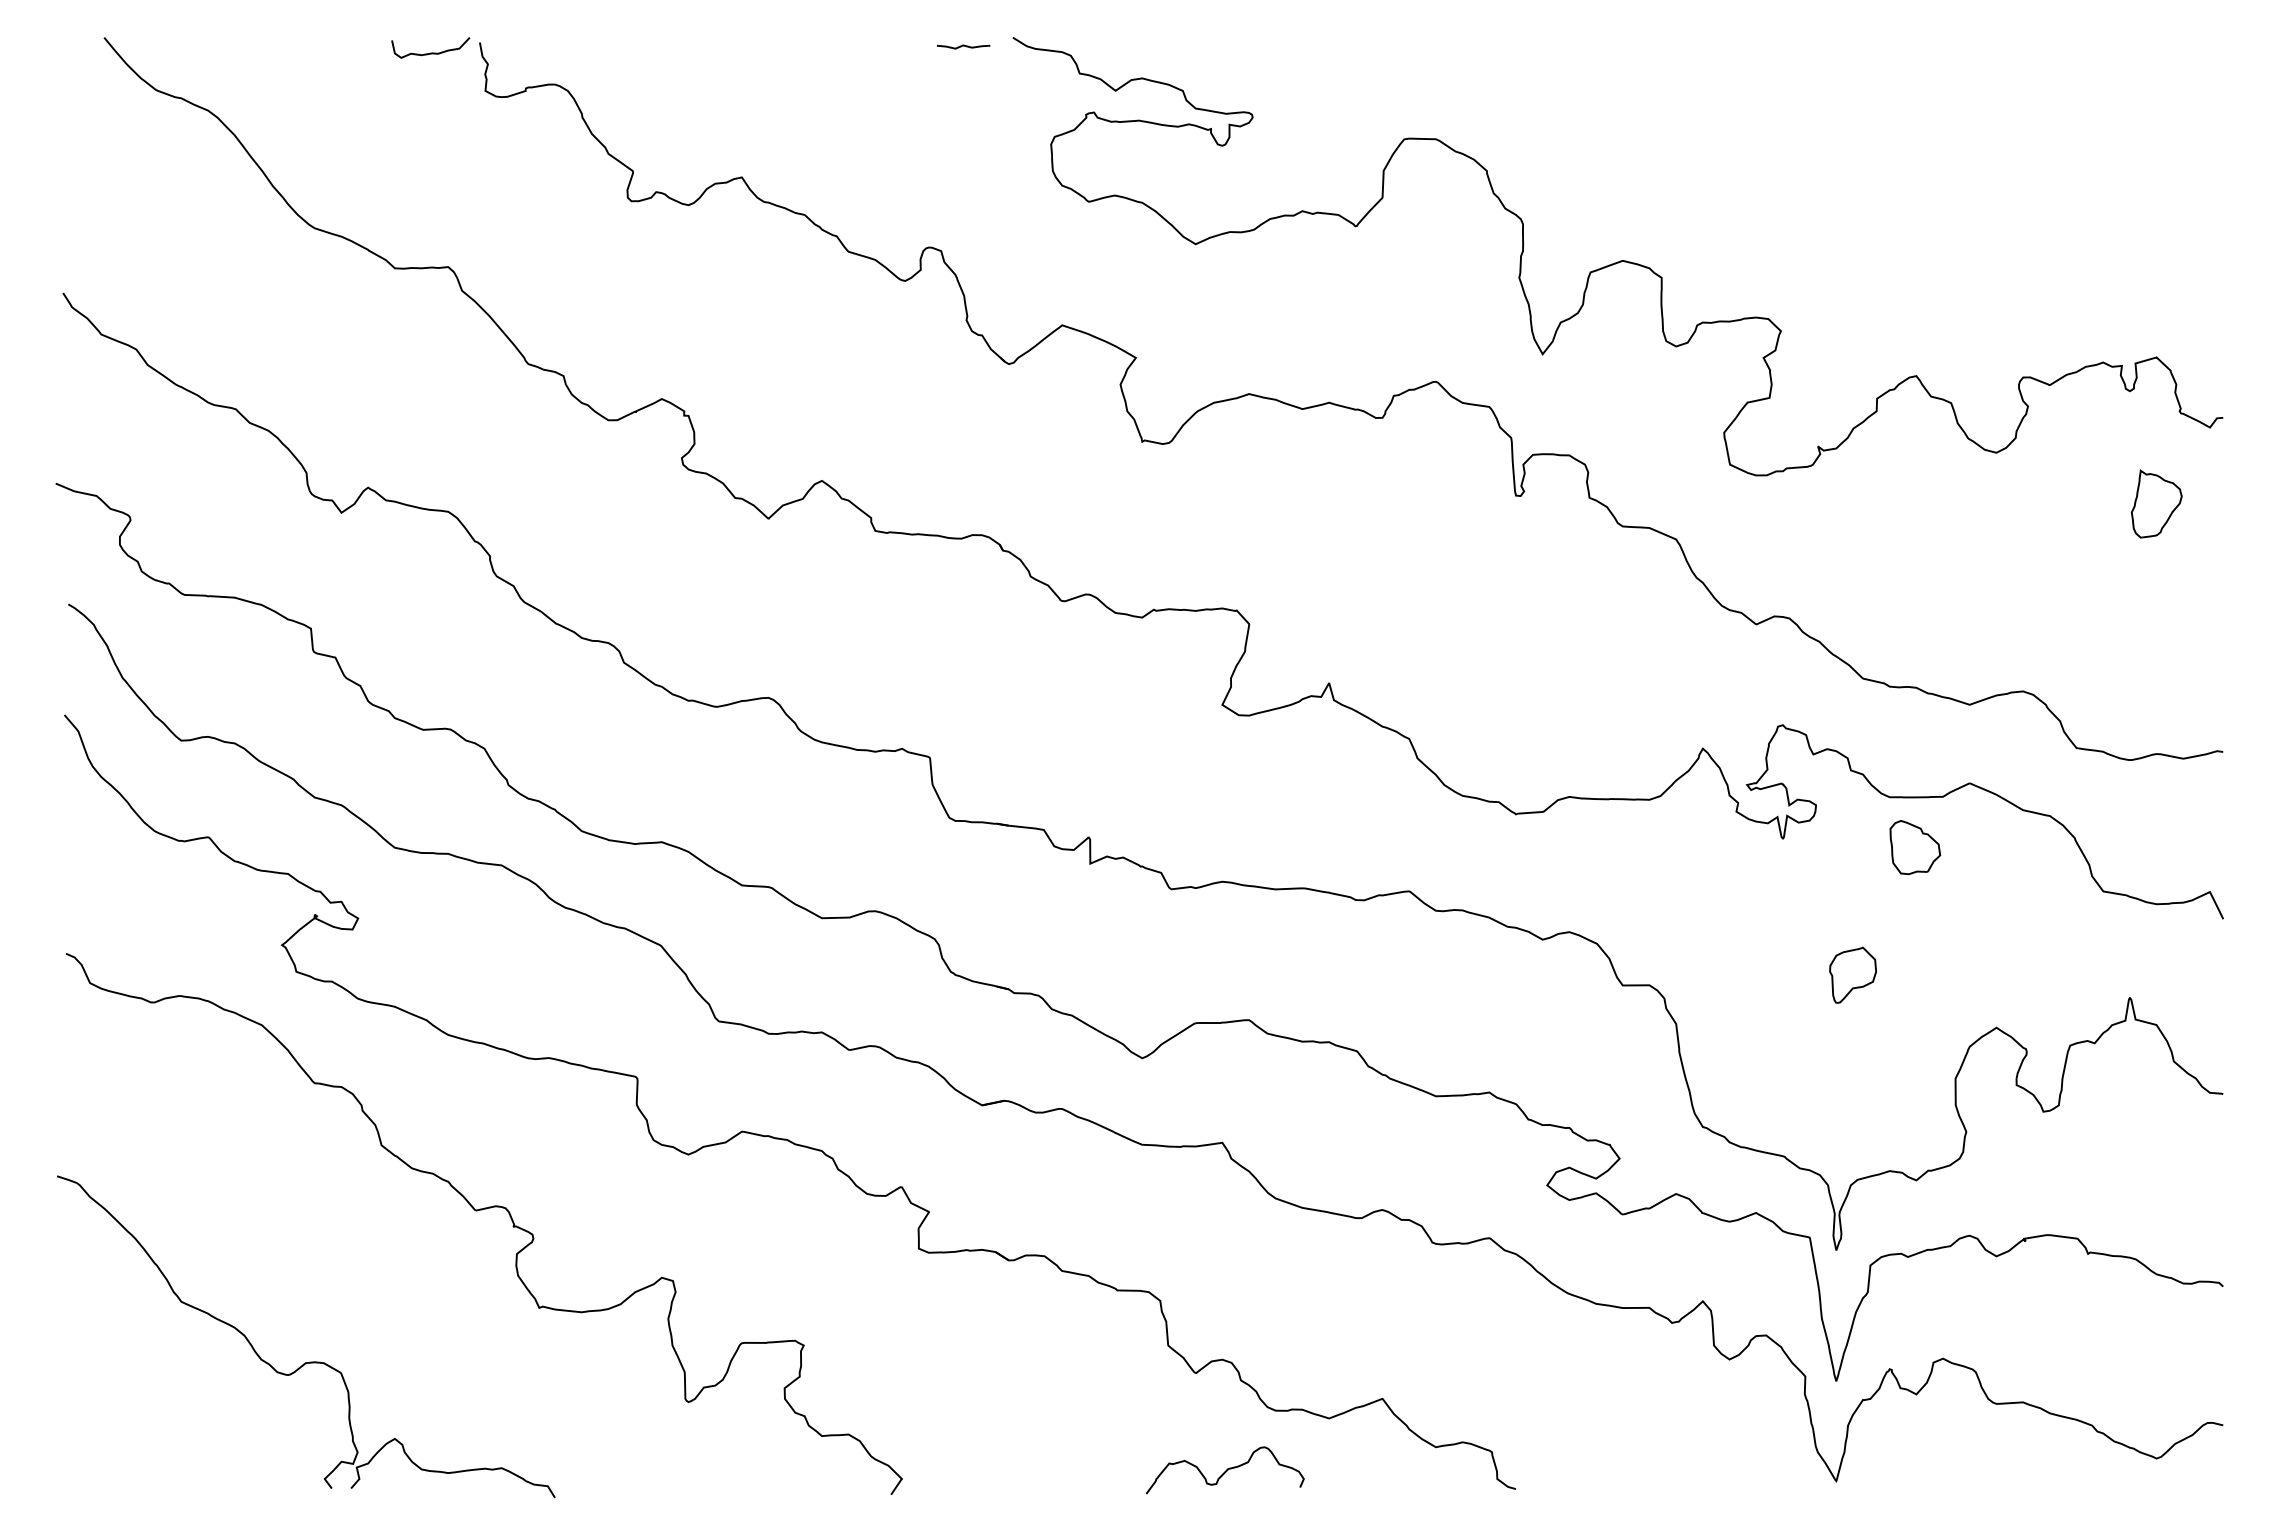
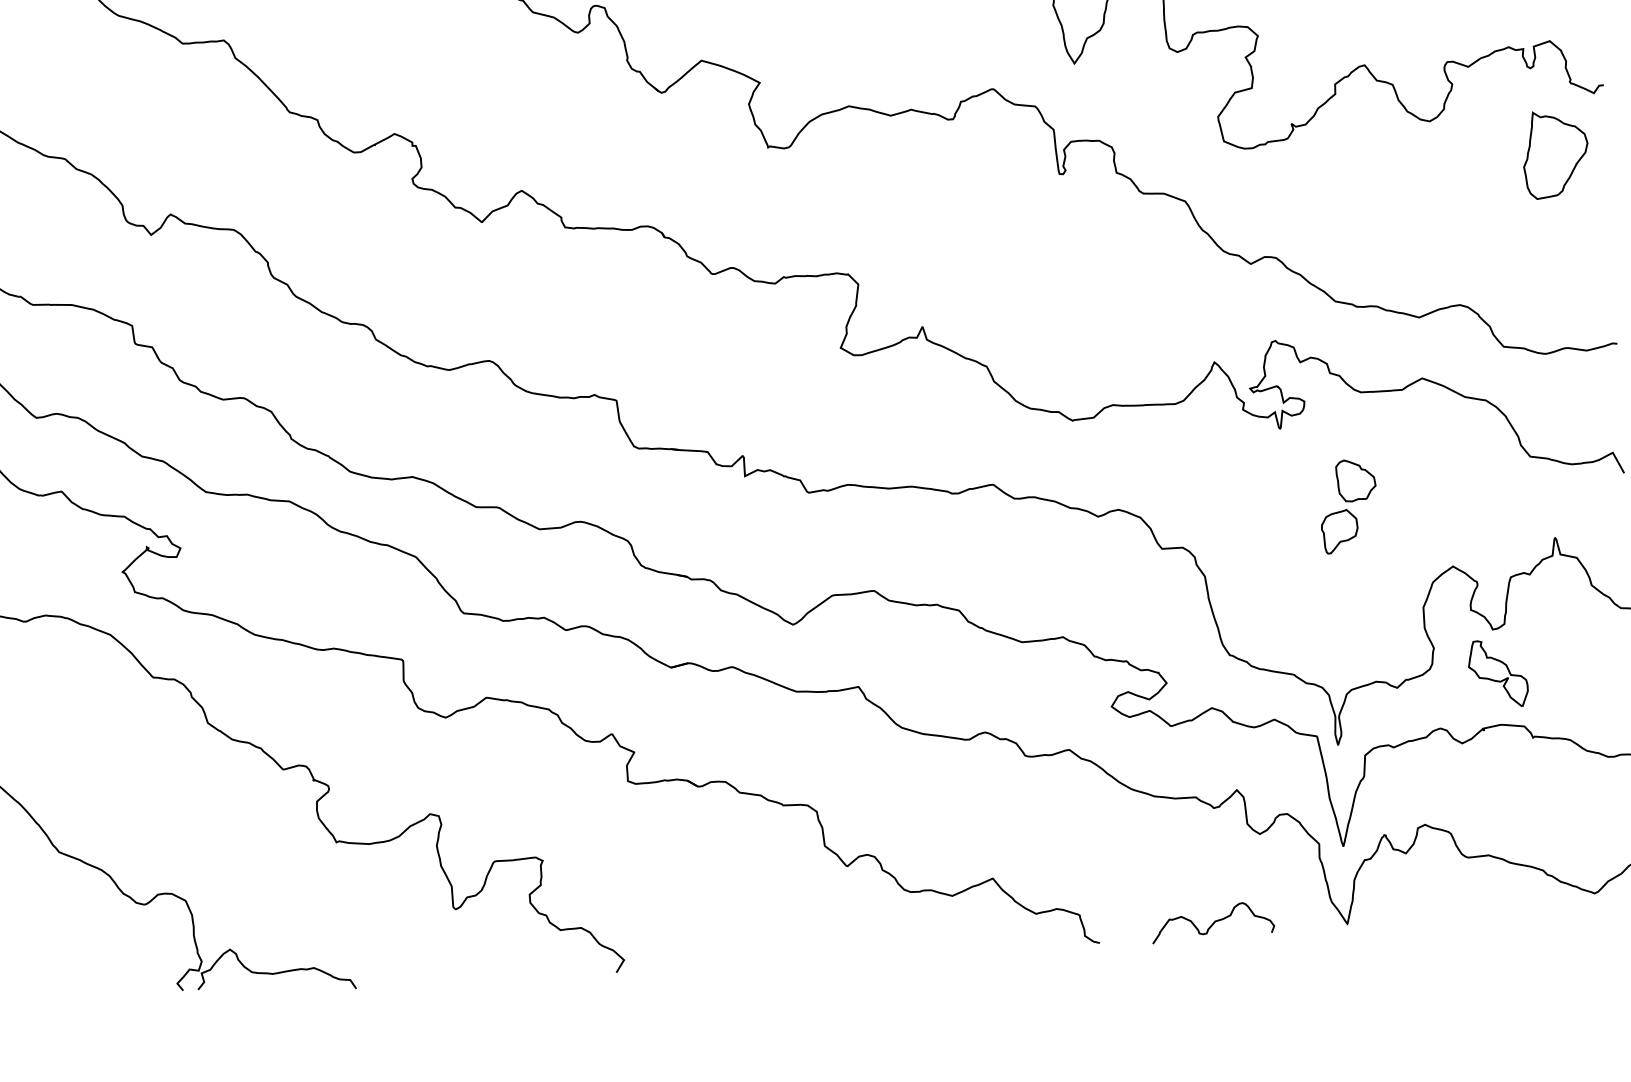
part: (2156, 503) -> (1555, 154), size x1.67
part: (1915, 847) -> (1356, 480), moved
part: (2047, 1169) -> (1498, 674), added
curve: (1225, 1470) -> (1213, 922), moved

